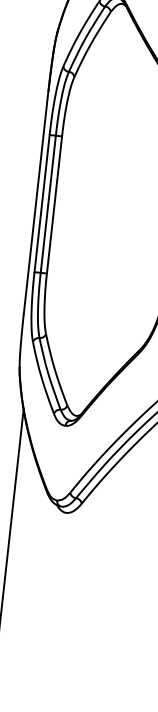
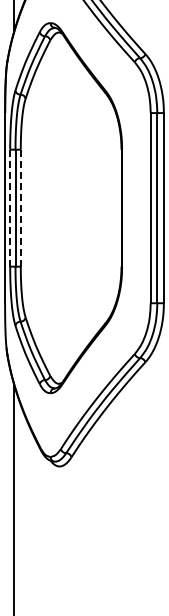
line: (42, 202) -> (10, 207), solid -> dashed
line: (54, 204) -> (20, 207), solid -> dashed

